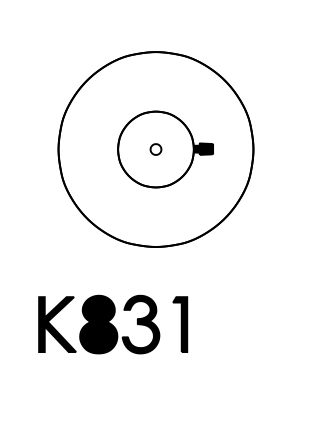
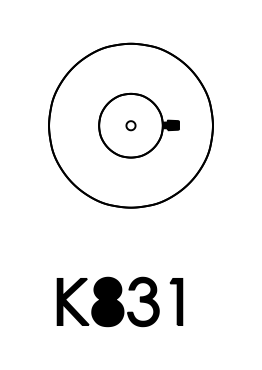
part: (112, 324) -> (119, 301), moved

